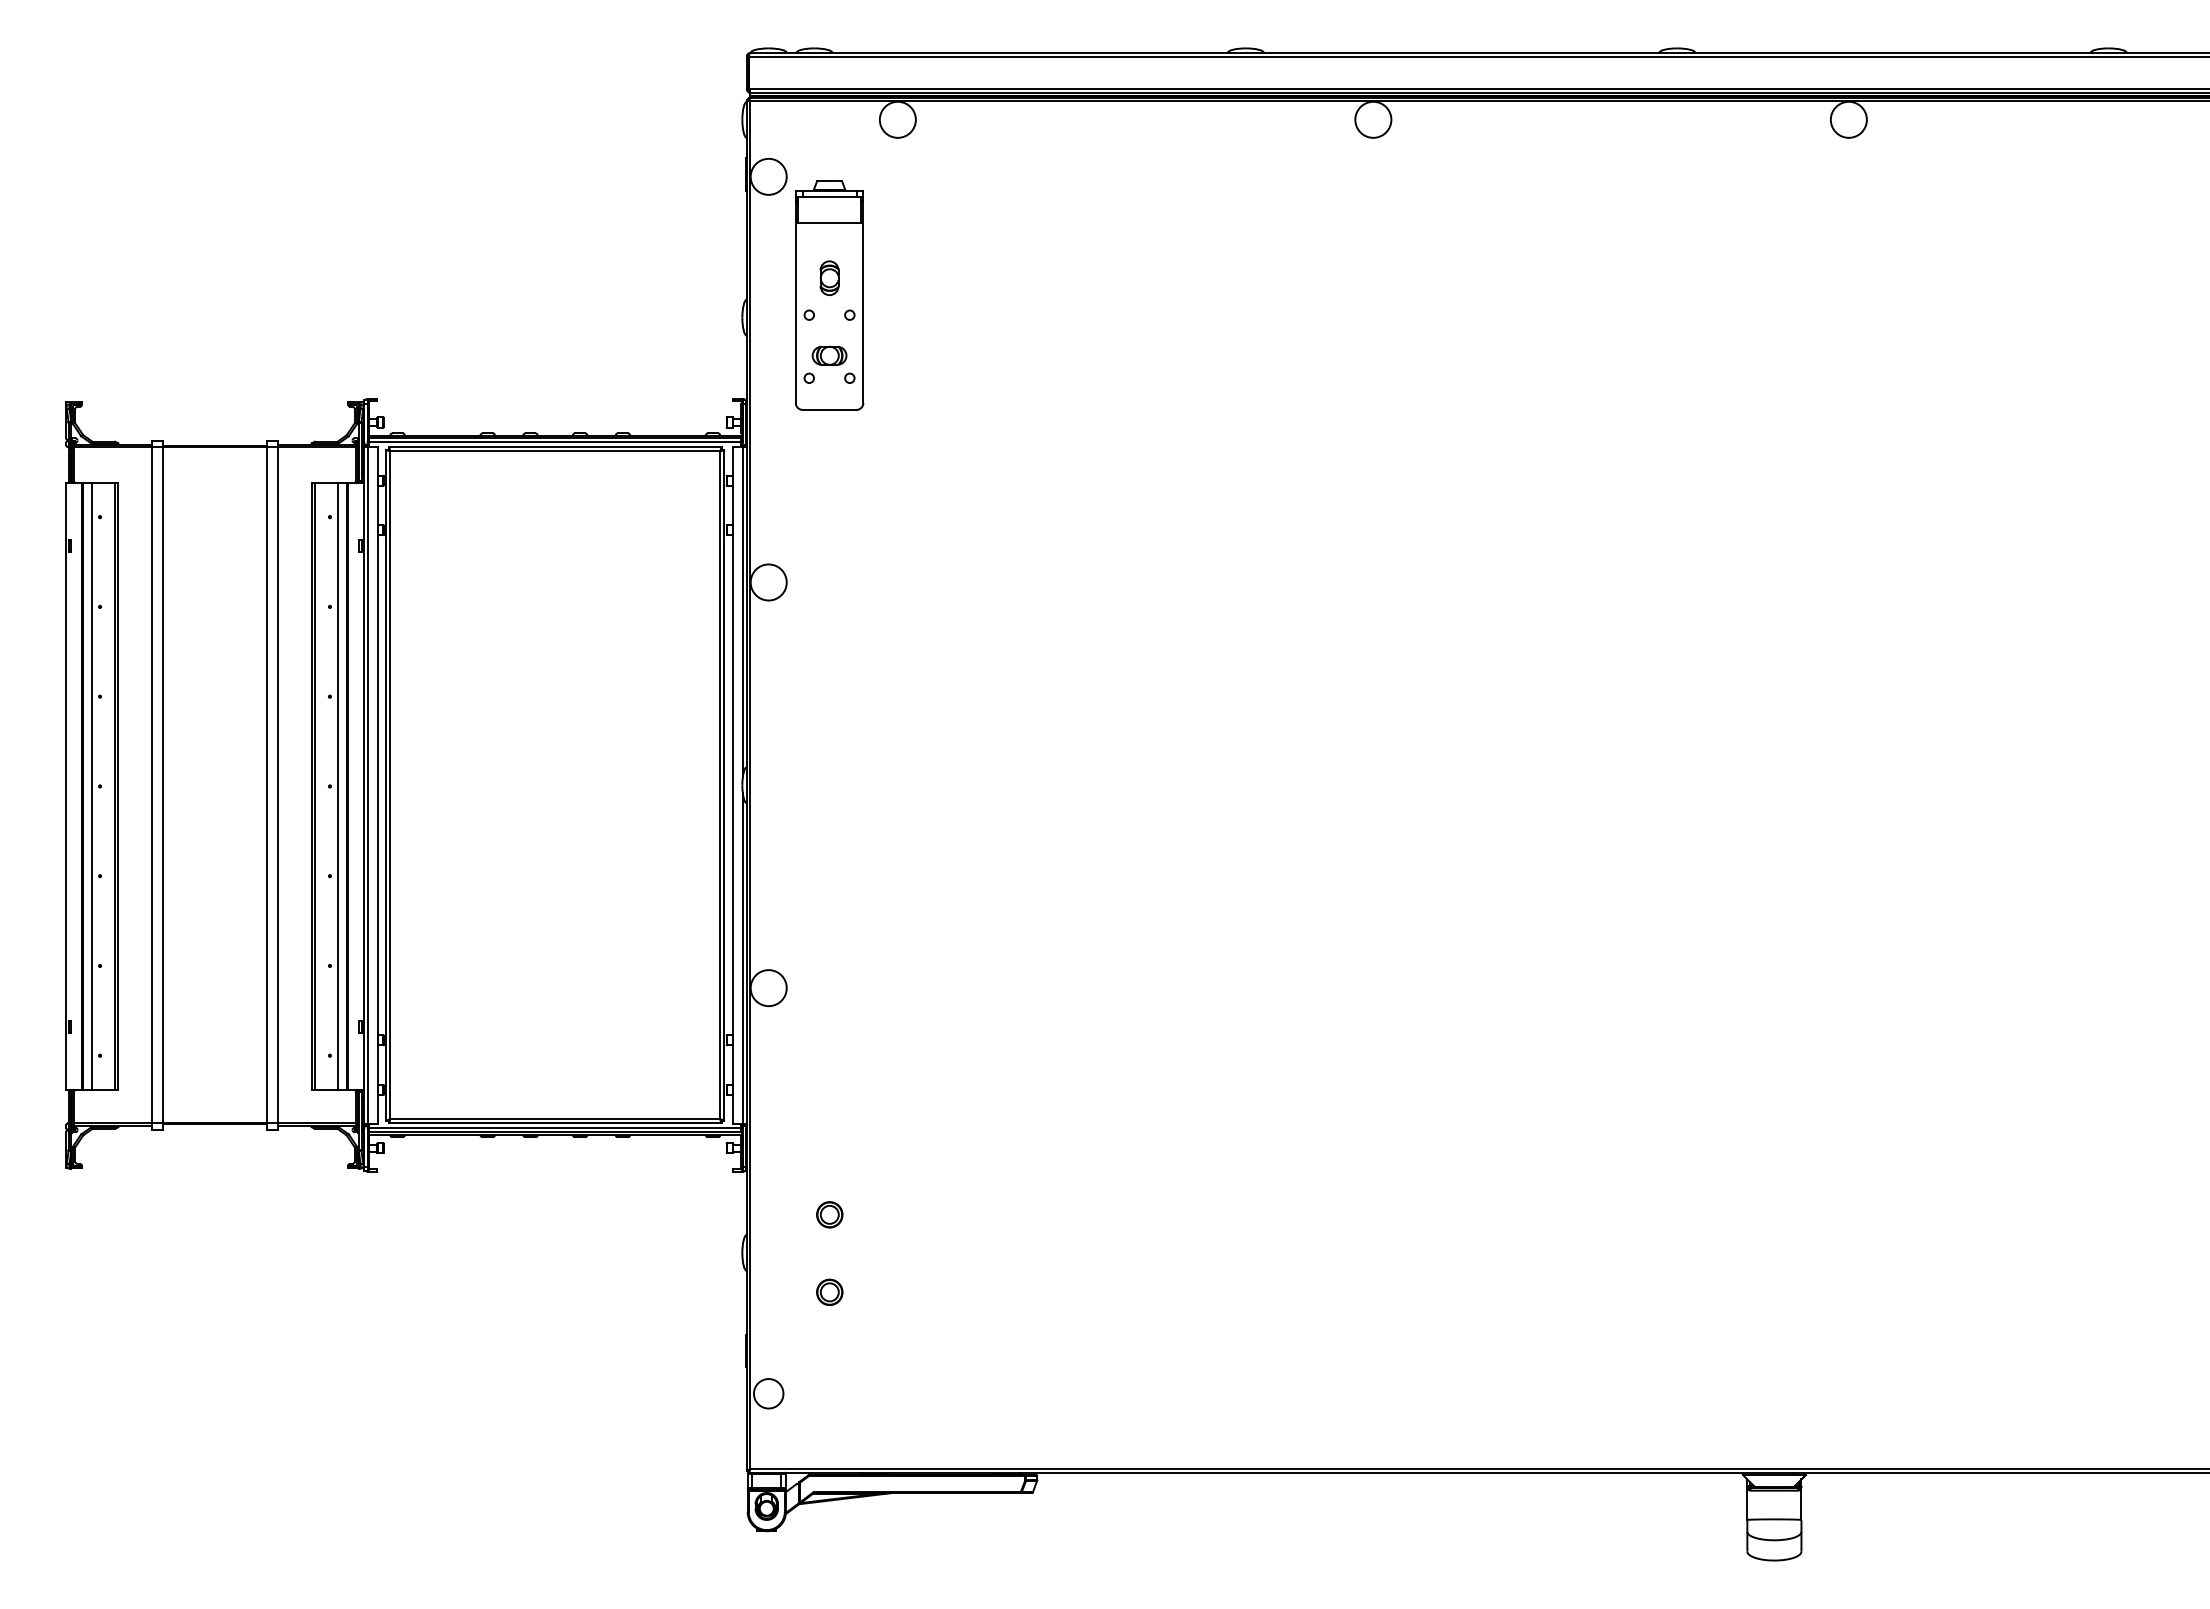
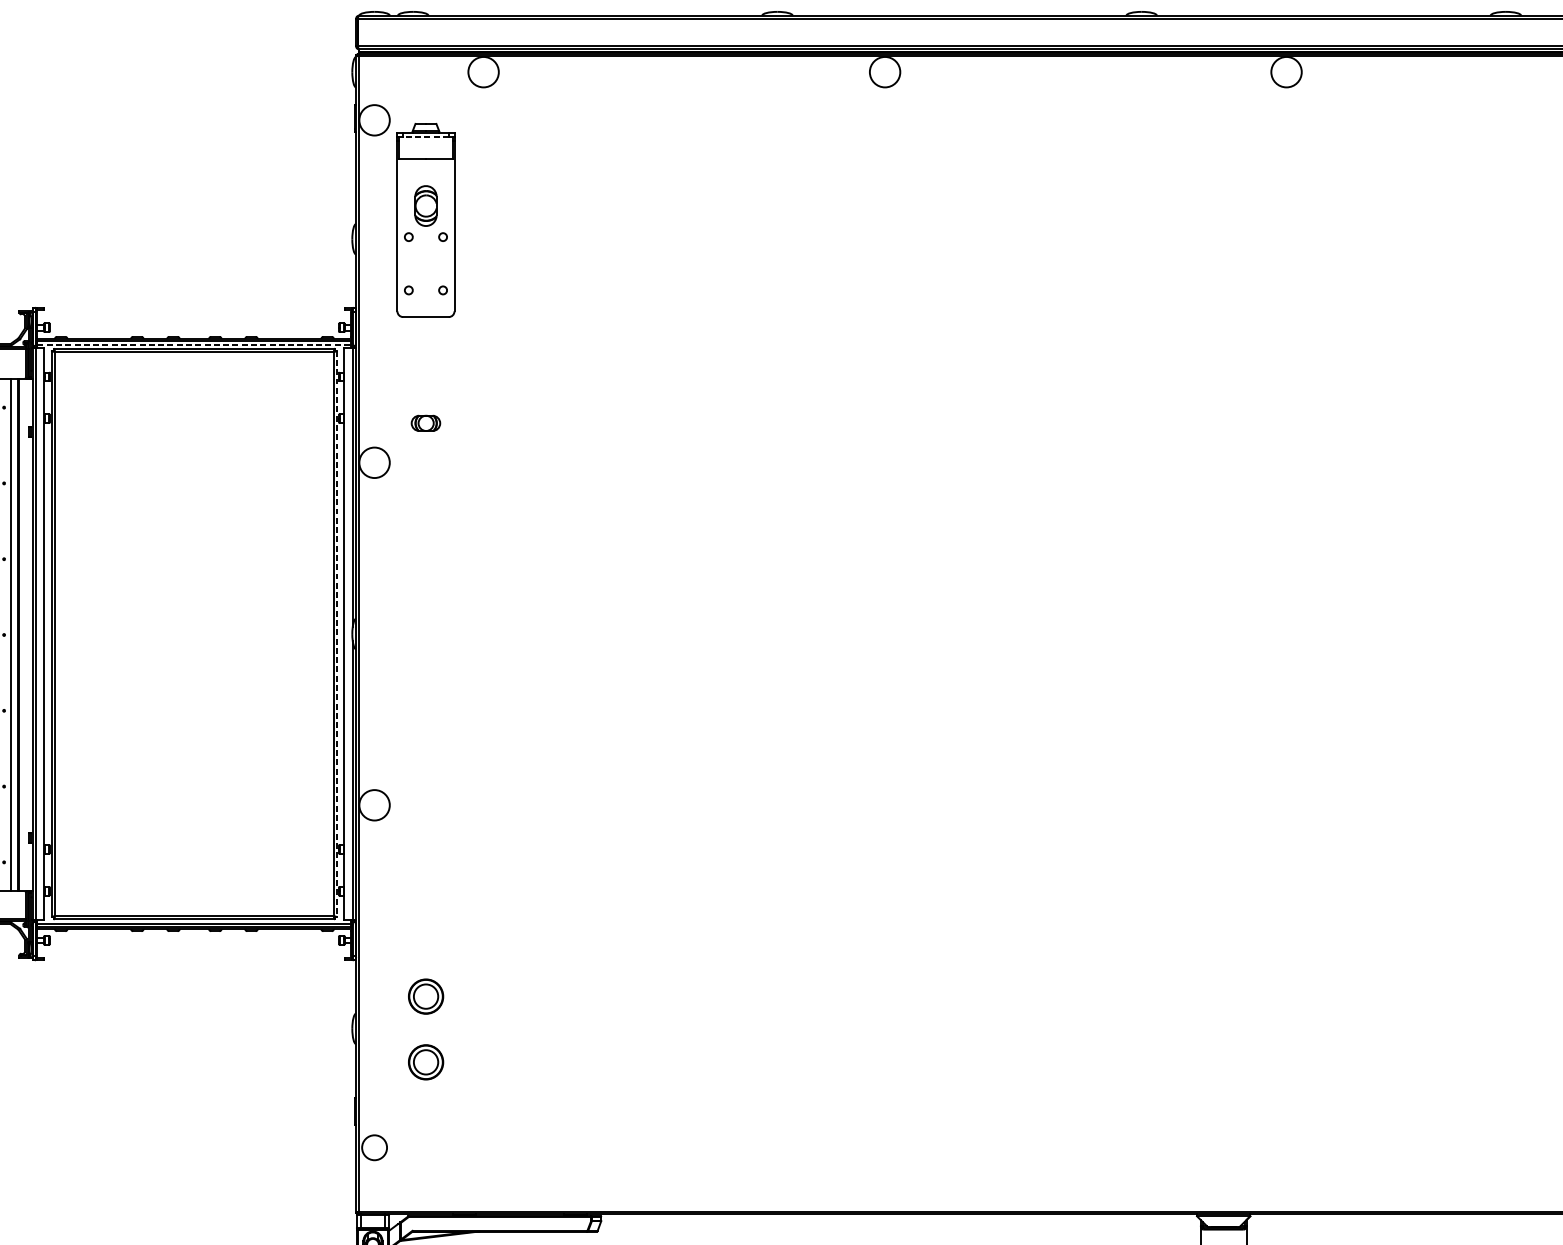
line: (829, 196) -> (425, 136), solid -> dashed
part: (829, 277) -> (425, 205), size x1.4
part: (829, 355) -> (425, 423), moved
line: (555, 442) -> (194, 344), solid -> dashed
line: (724, 785) -> (337, 634), solid -> dashed
part: (829, 1214) -> (425, 996), size x1.6
part: (829, 1291) -> (425, 1061), size x1.6

